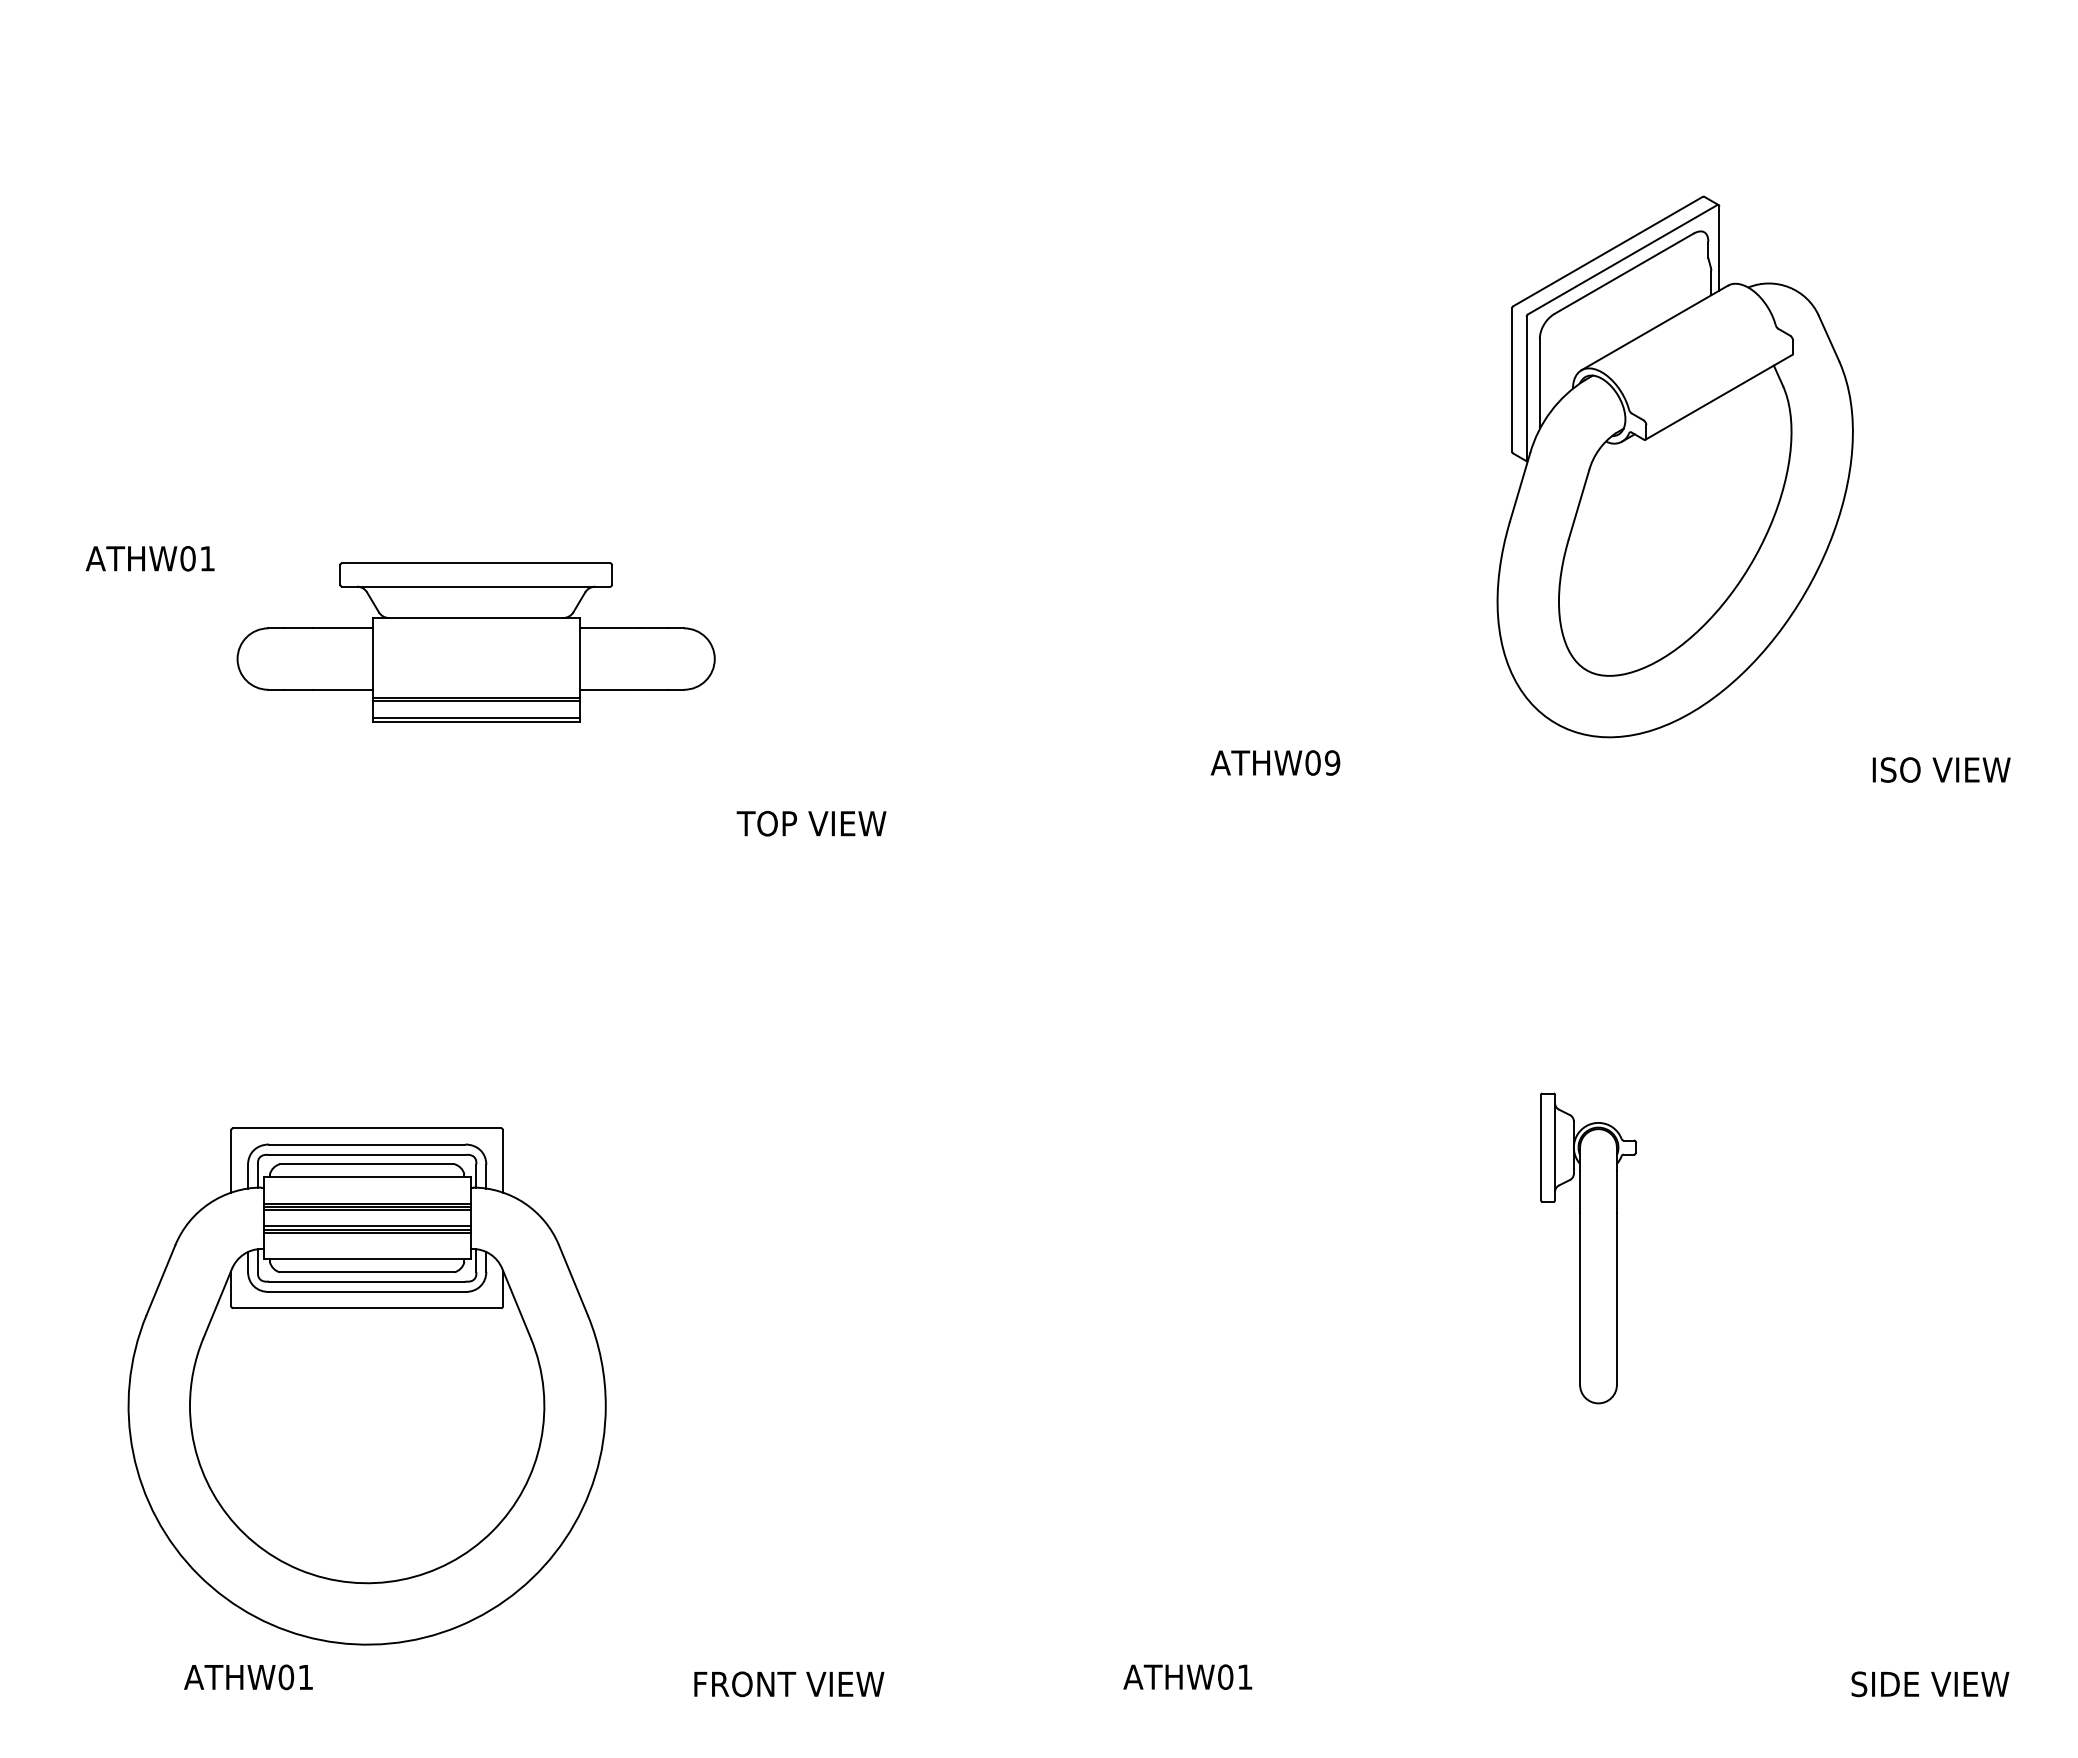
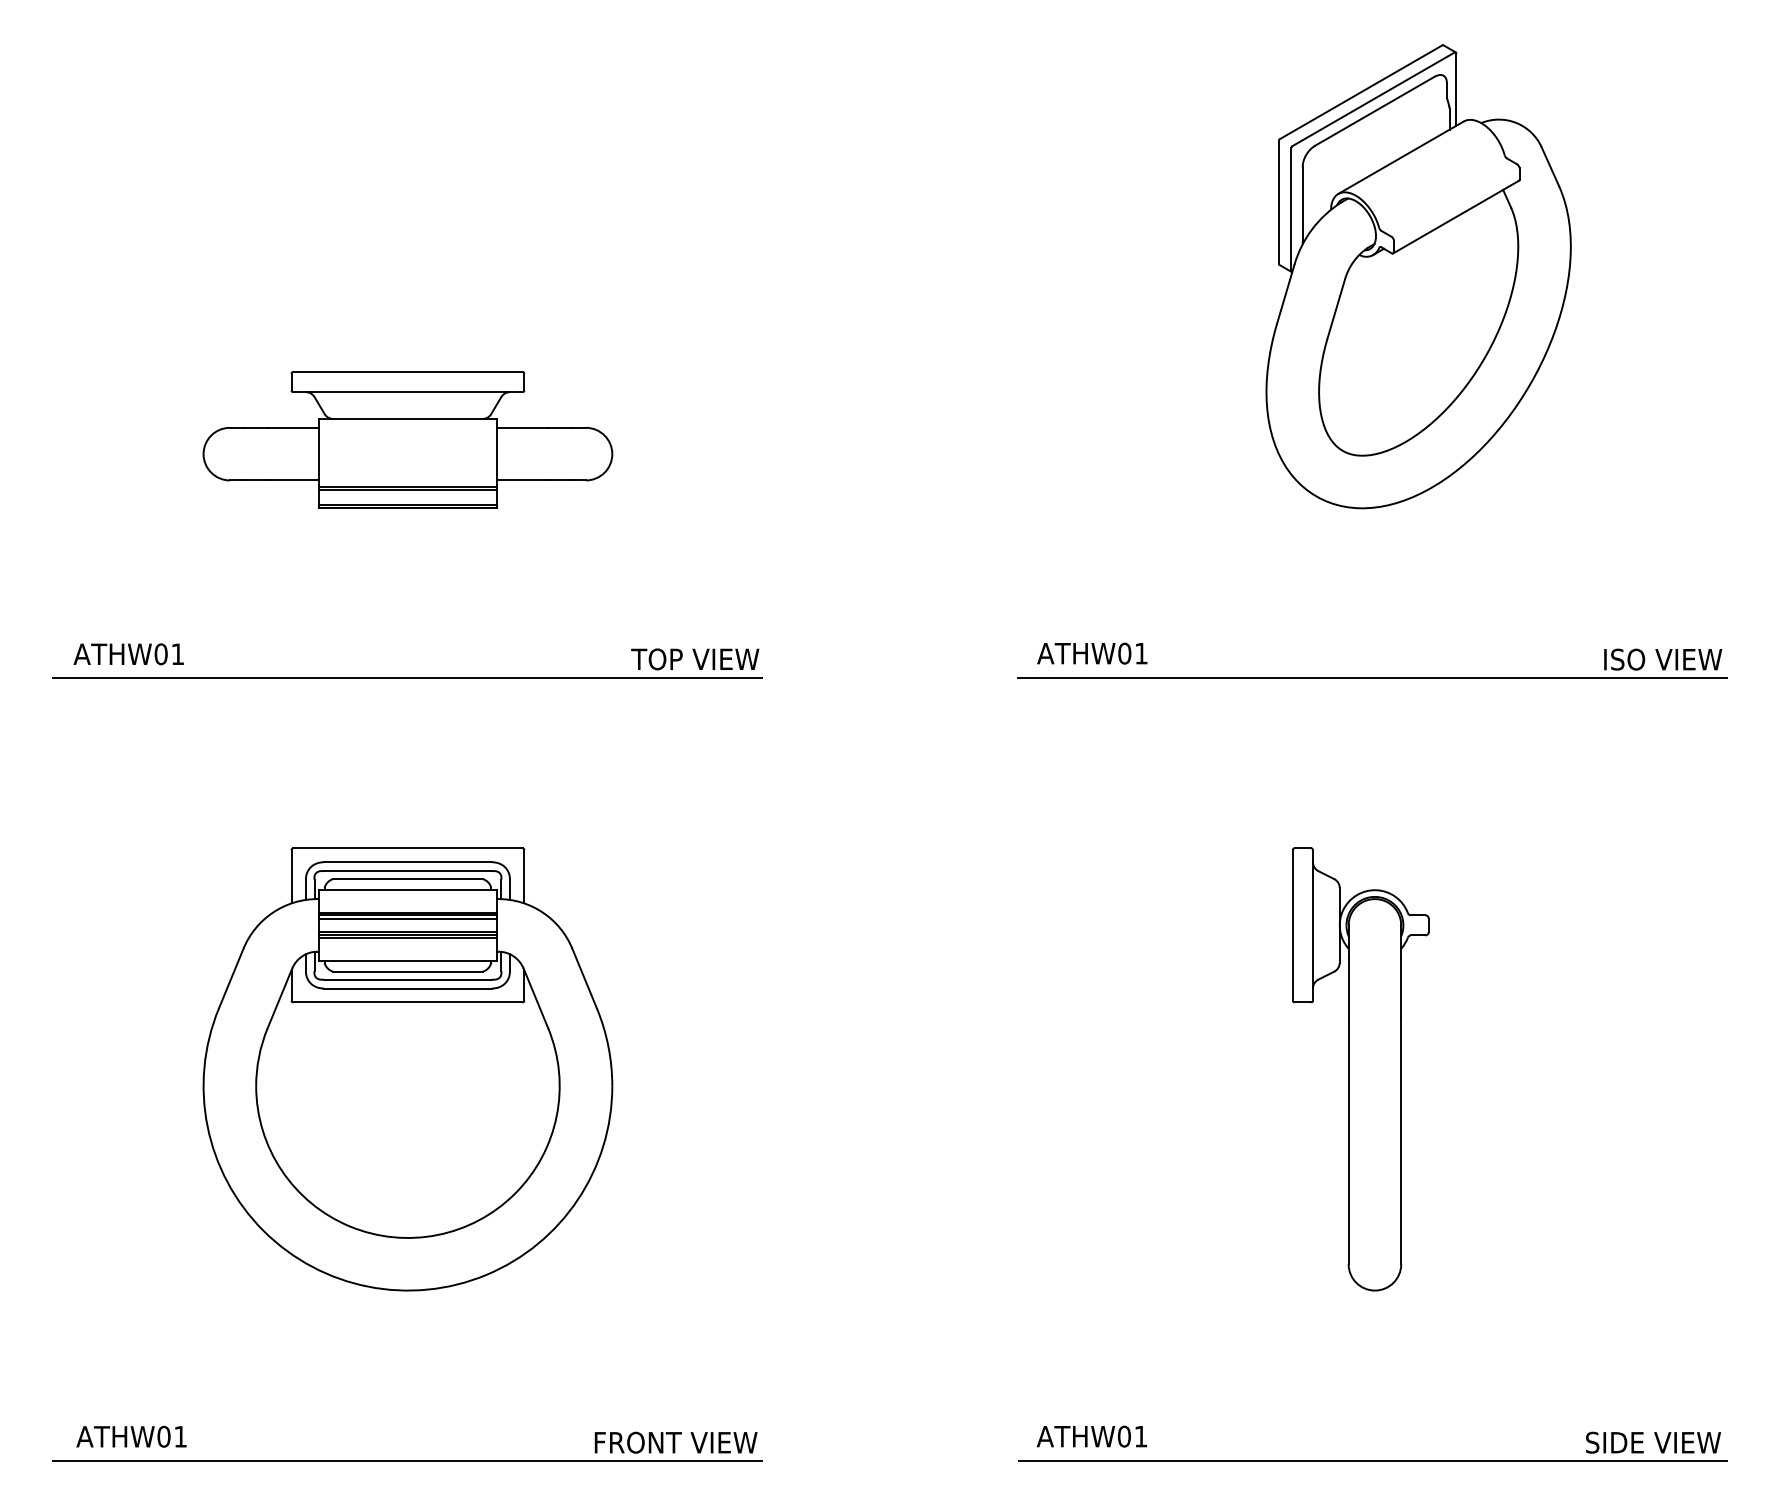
part: (1674, 466) -> (1418, 276), moved
text: (149, 558) -> (128, 654), moved
part: (475, 642) -> (407, 439), moved
text: (1332, 762) -> (1141, 653), ATHW09 -> ATHW01
line: (476, 791) -> (408, 678), added
line: (1601, 791) -> (1371, 678), added
text: (811, 823) -> (695, 659), moved
part: (1588, 1248) -> (1360, 1069), size x1.67
part: (366, 1386) -> (407, 1069), moved
text: (1187, 1676) -> (1091, 1436), moved
text: (248, 1677) -> (131, 1436), moved
line: (476, 1705) -> (408, 1460), added
line: (1602, 1705) -> (1372, 1460), added

